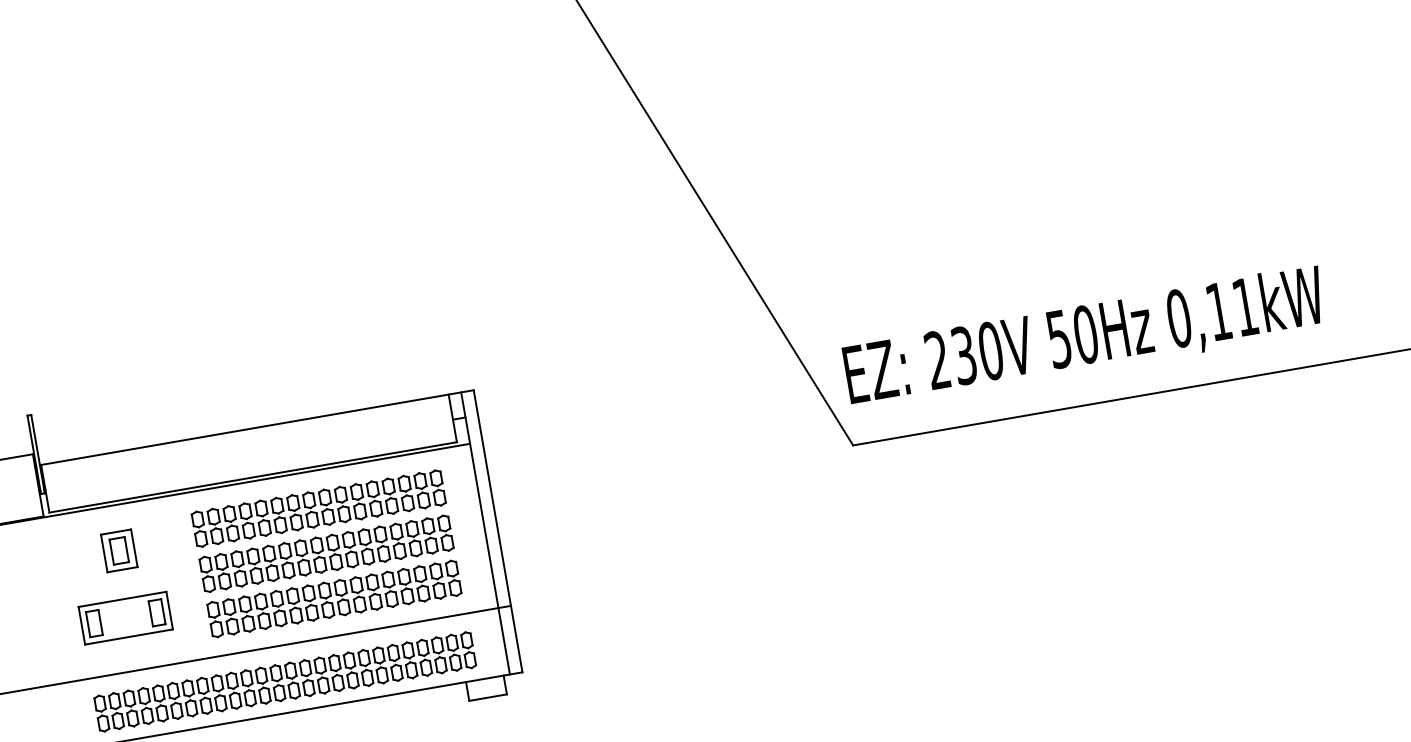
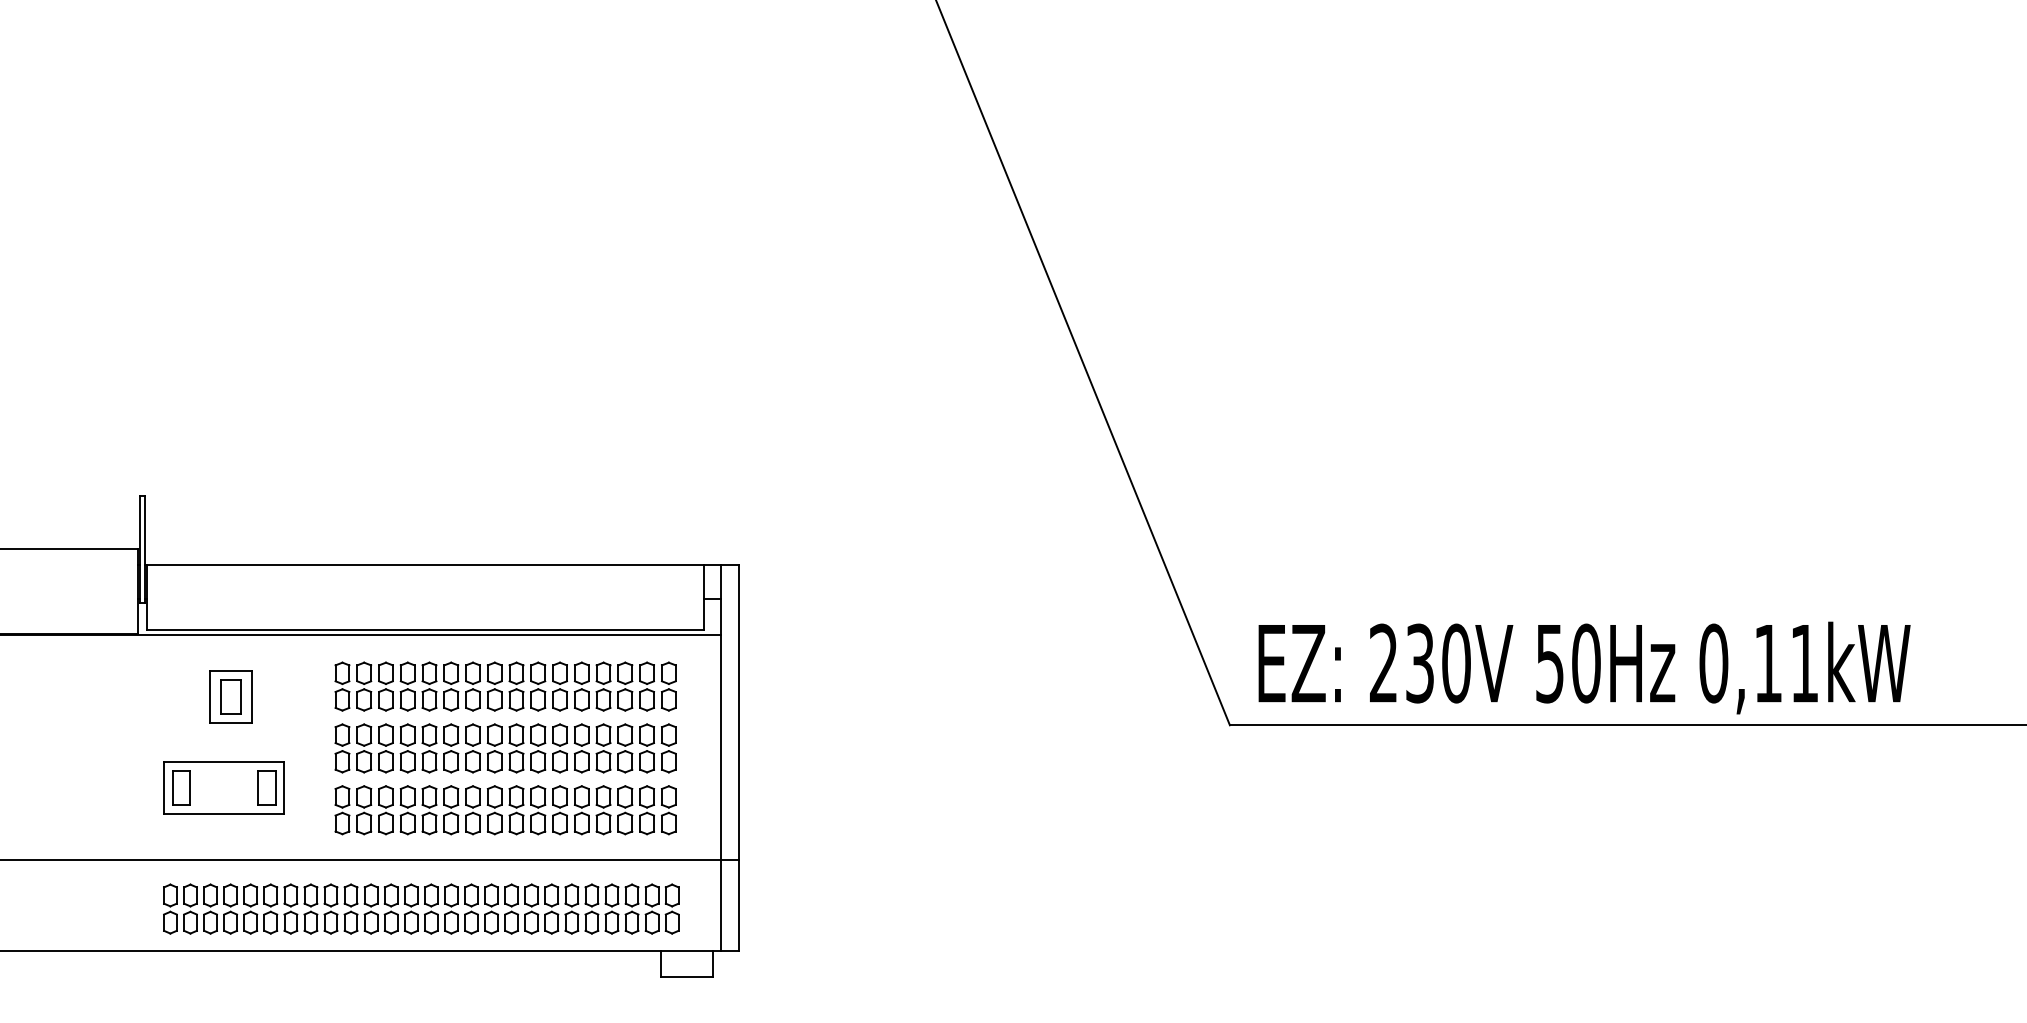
text: (1084, 337) -> (1584, 667), moved

